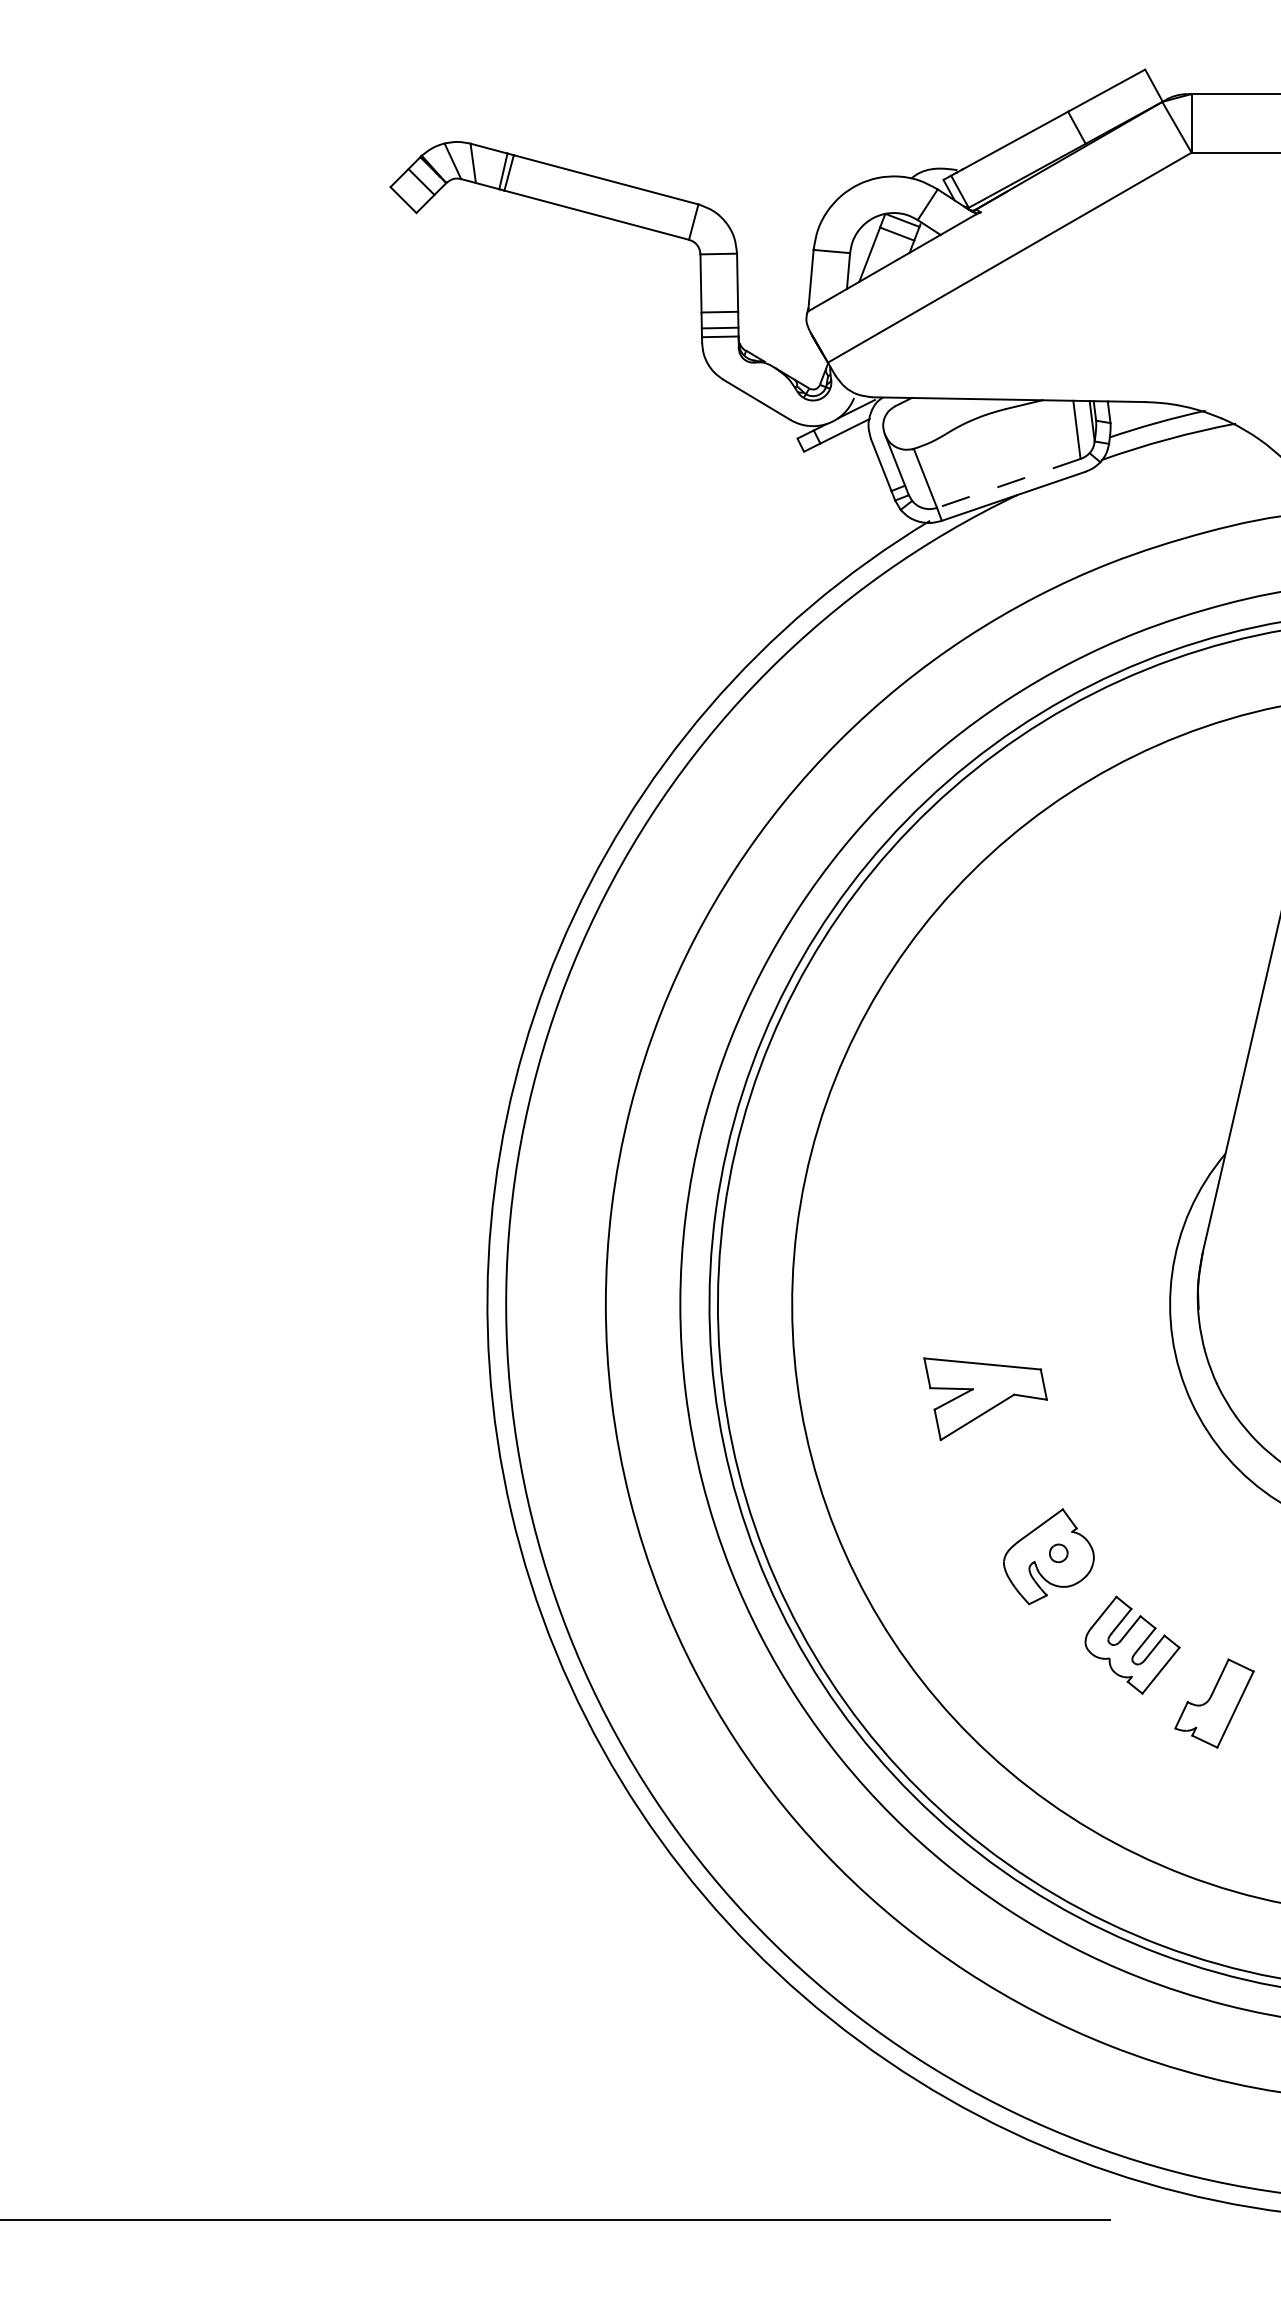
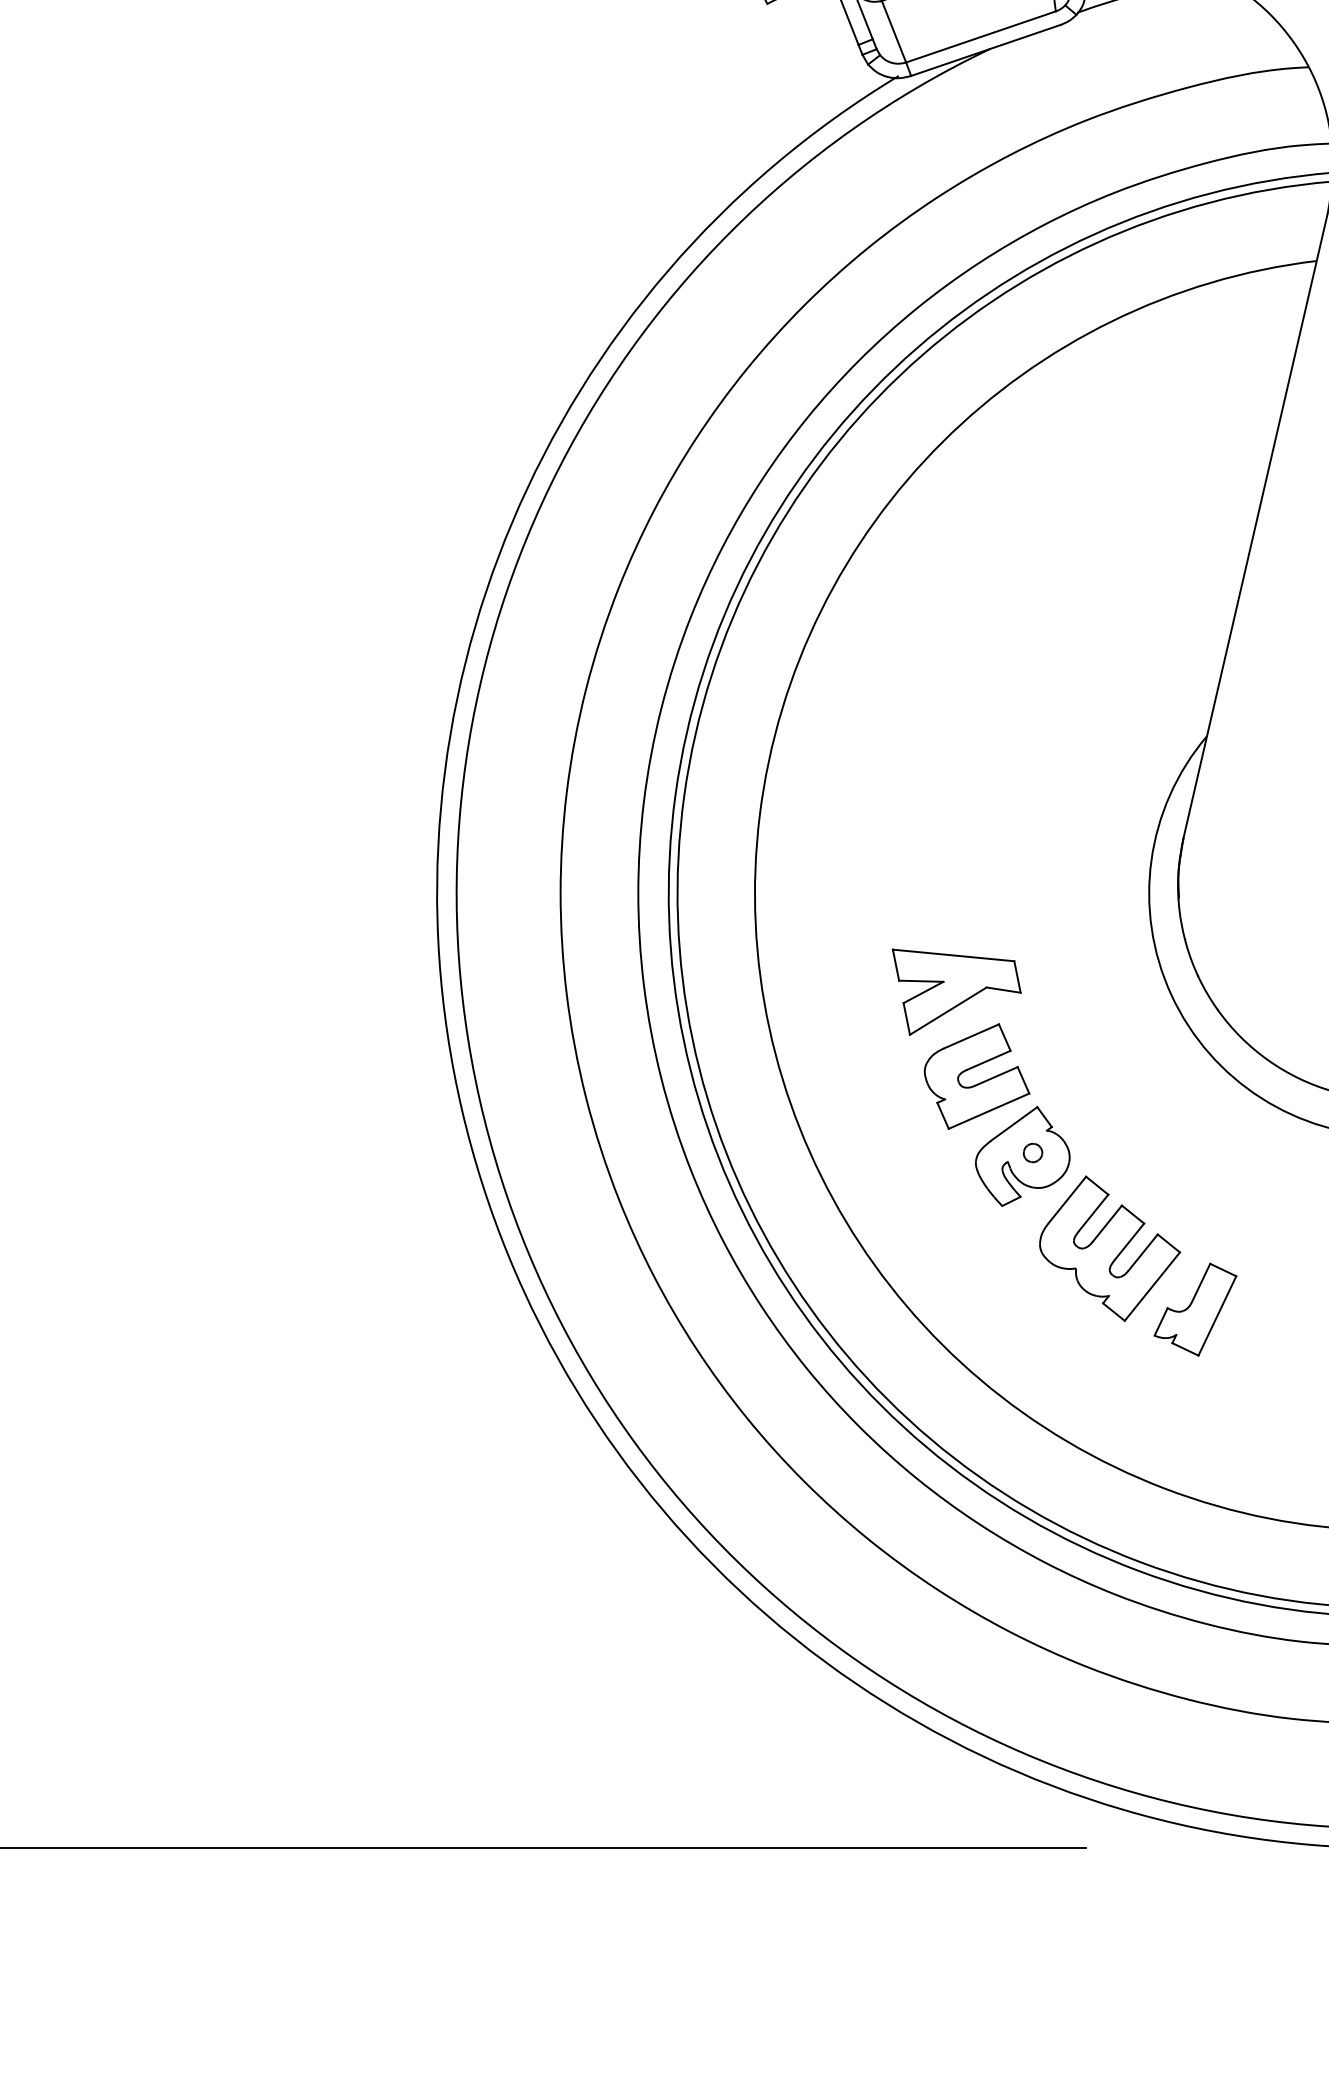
line: (1008, 483) -> (980, 37), dashed -> solid
part: (1008, 1485) -> (980, 1082), added
part: (1132, 1645) -> (1109, 1249), size x1.43

